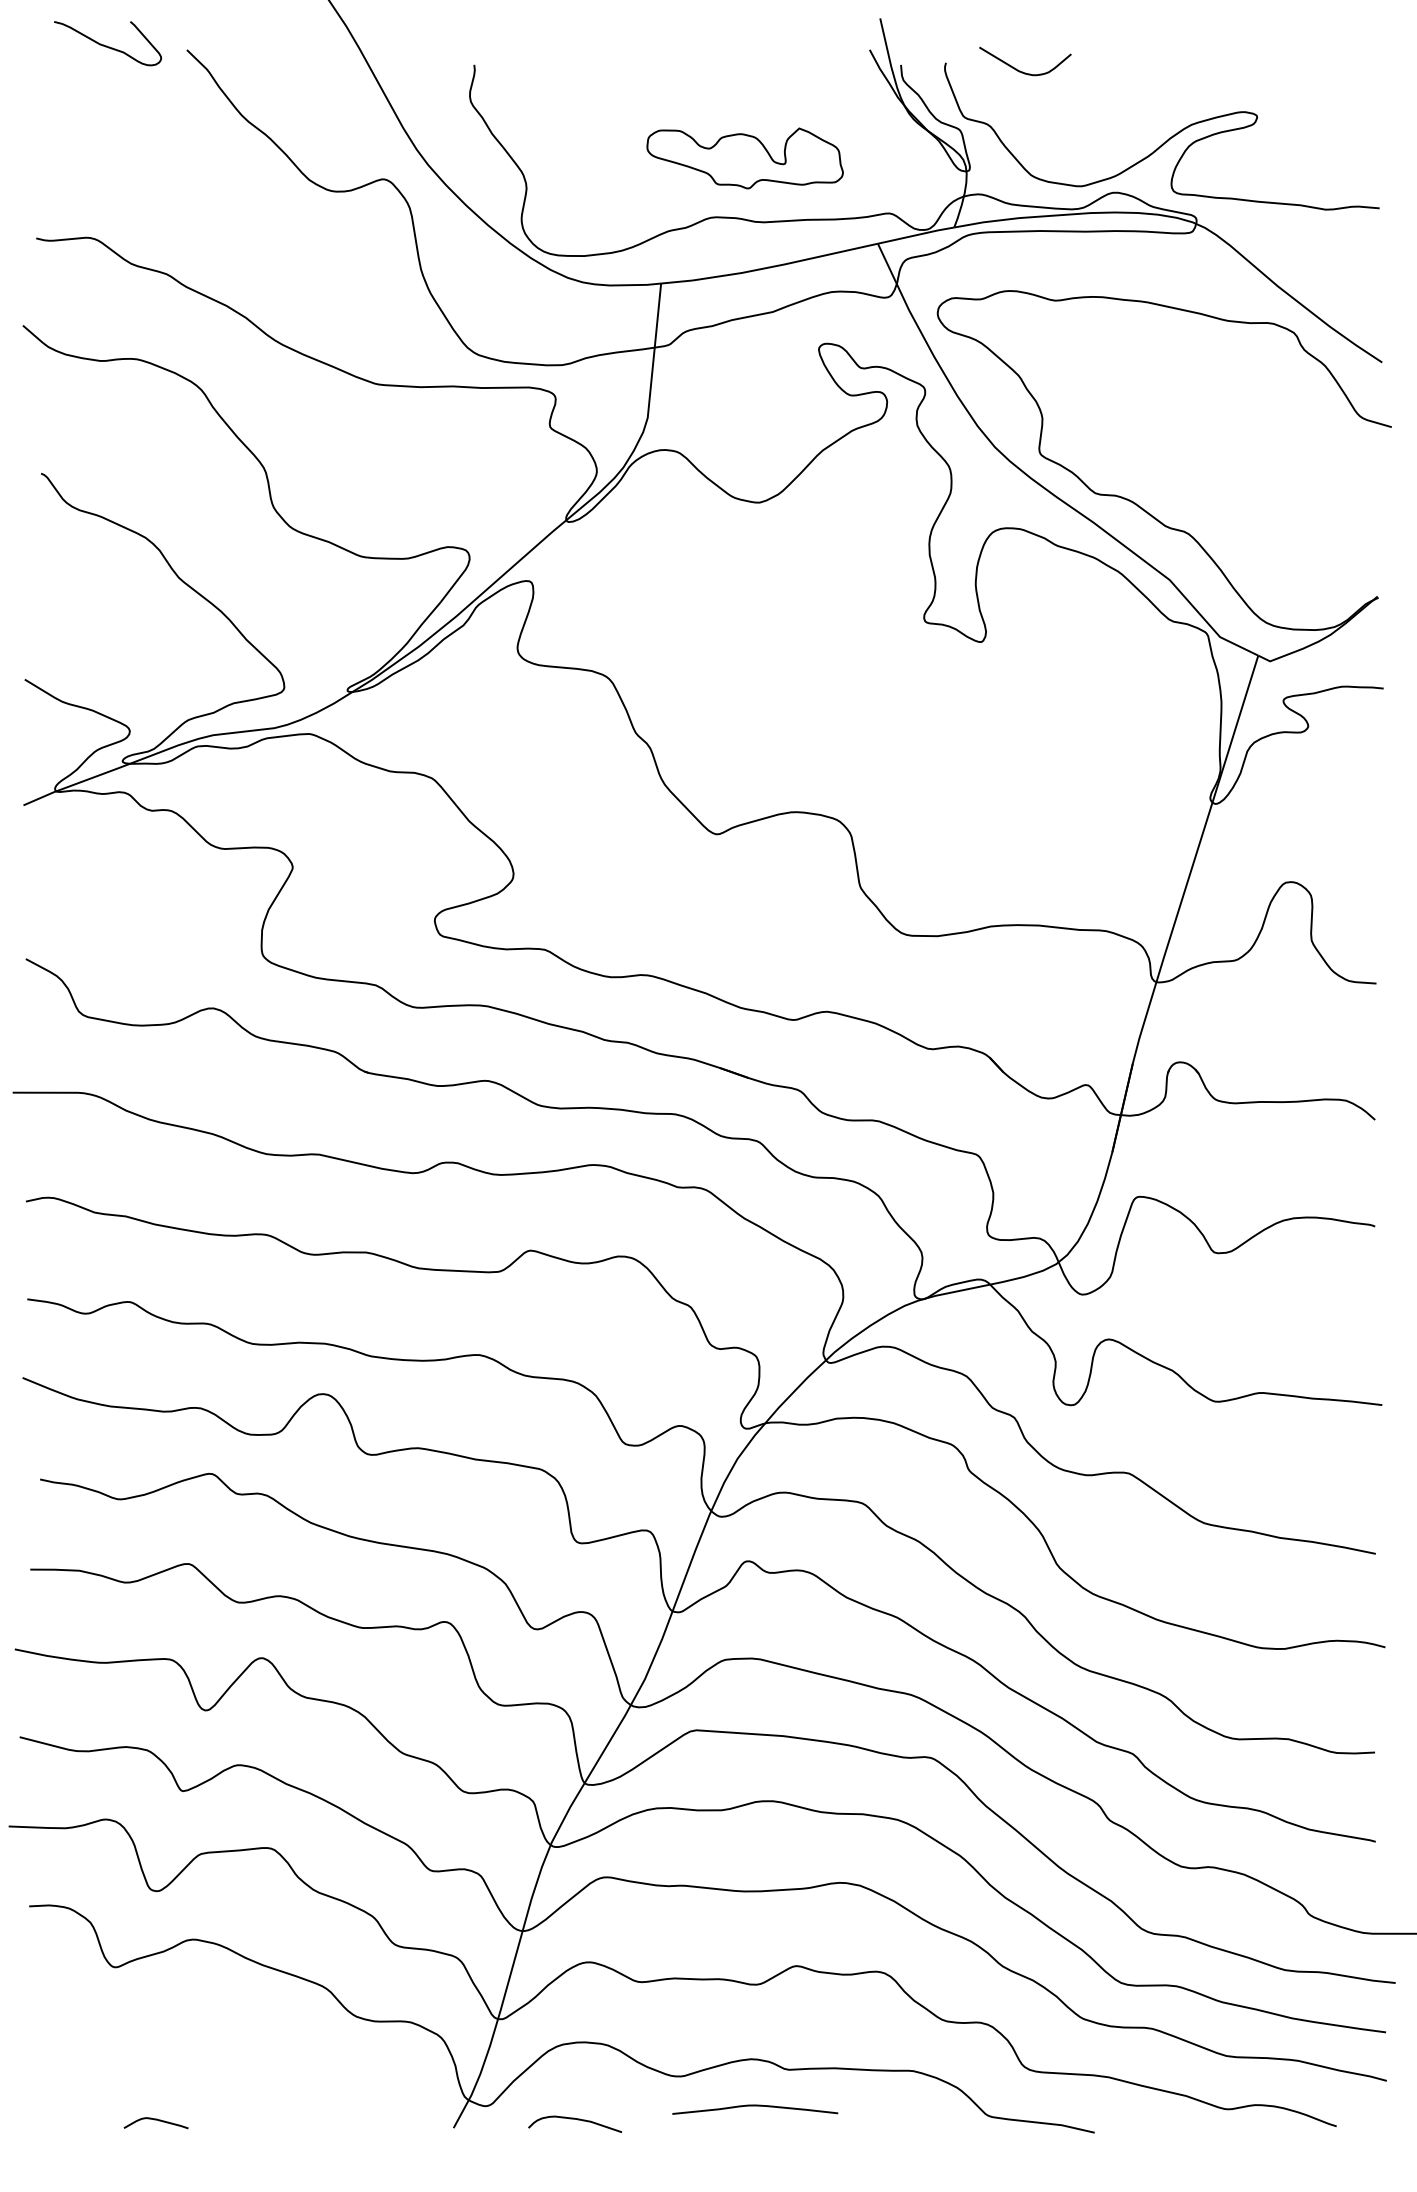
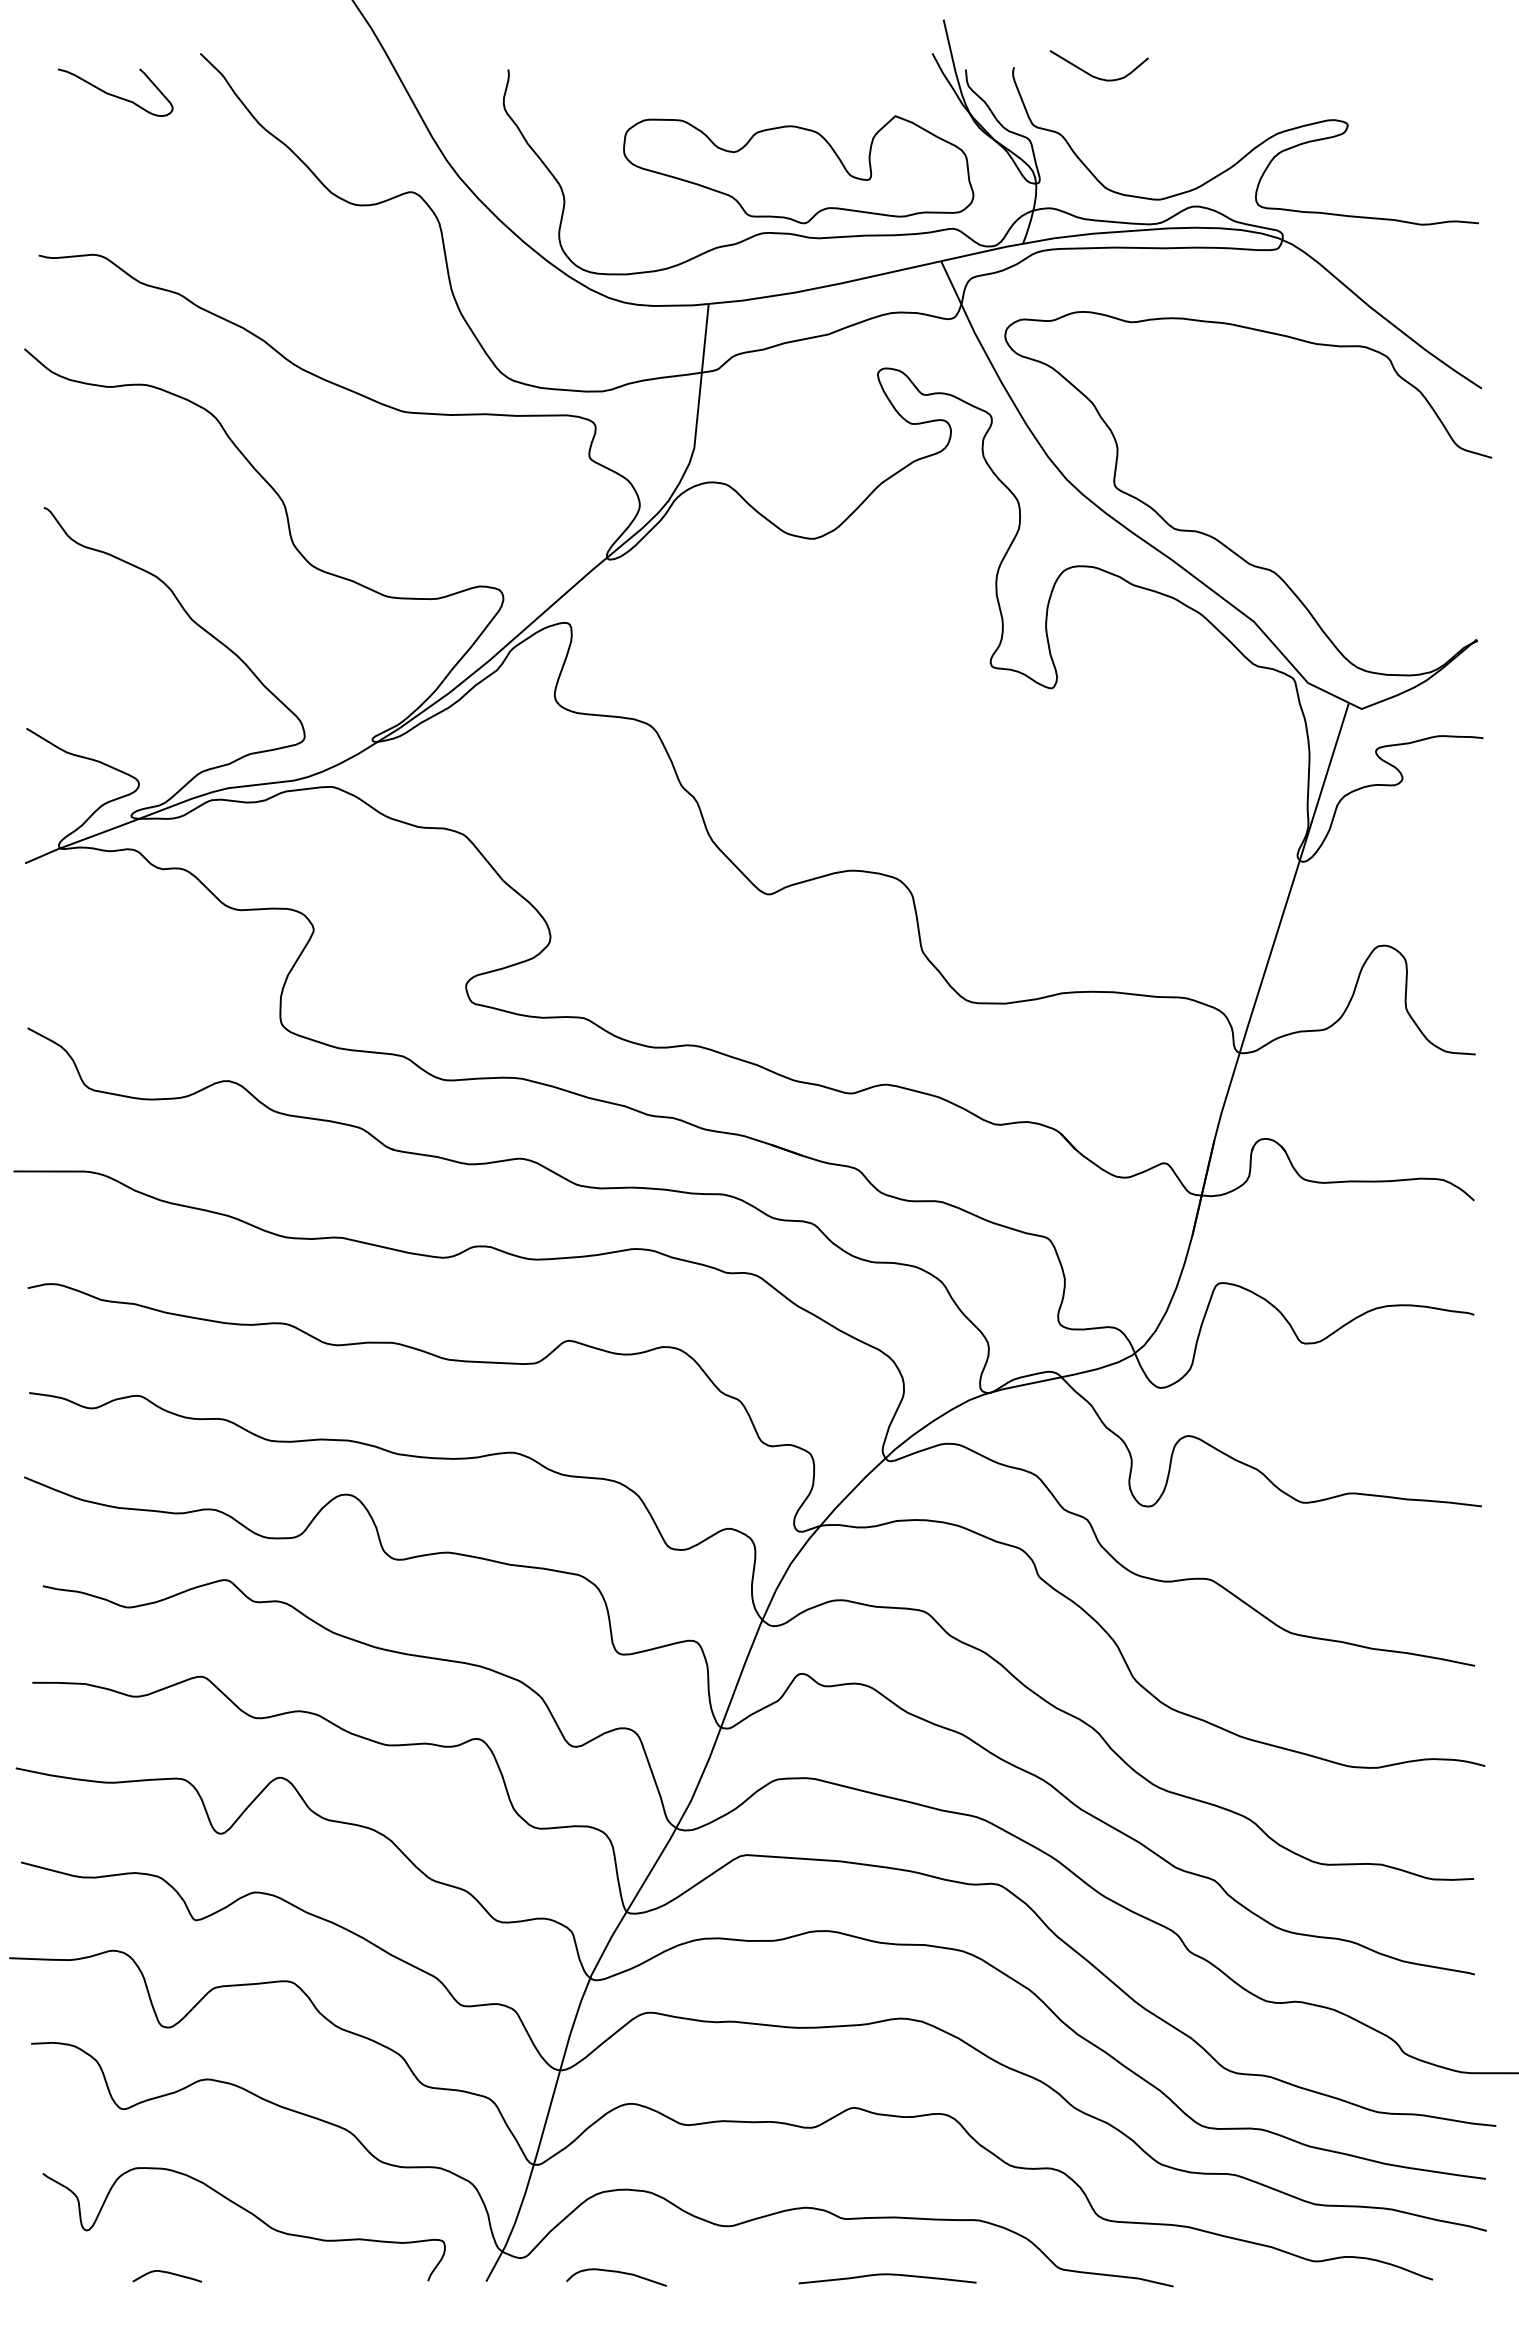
curve: (105, 45) -> (113, 94), moved
part: (744, 158) -> (798, 169), size x1.67
curve: (232, 2064) -> (249, 2213), added
curve: (755, 2106) -> (887, 2275), moved

